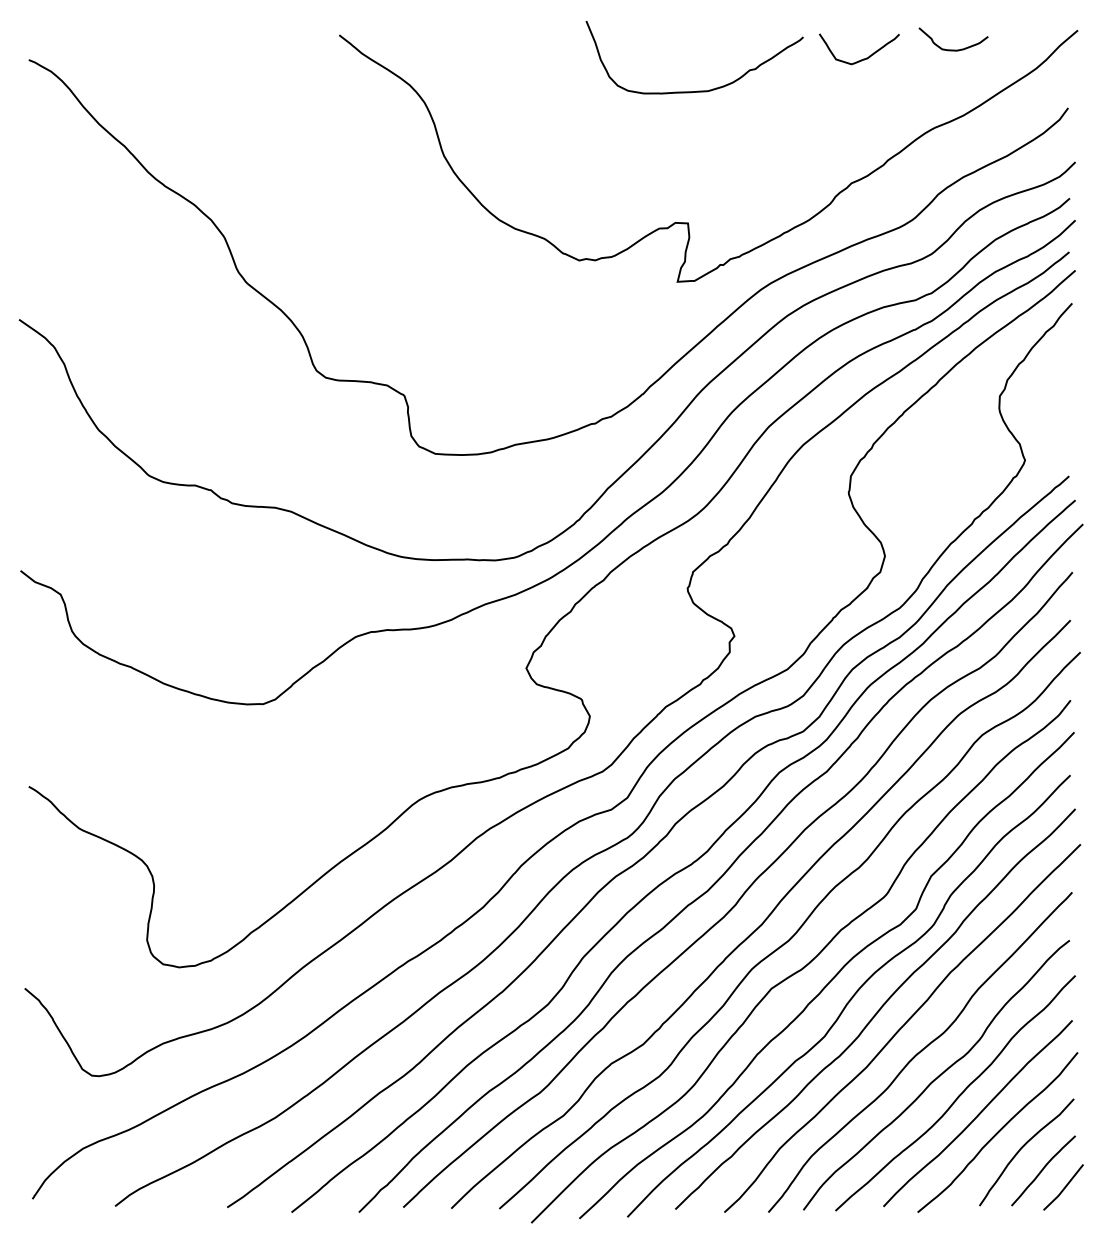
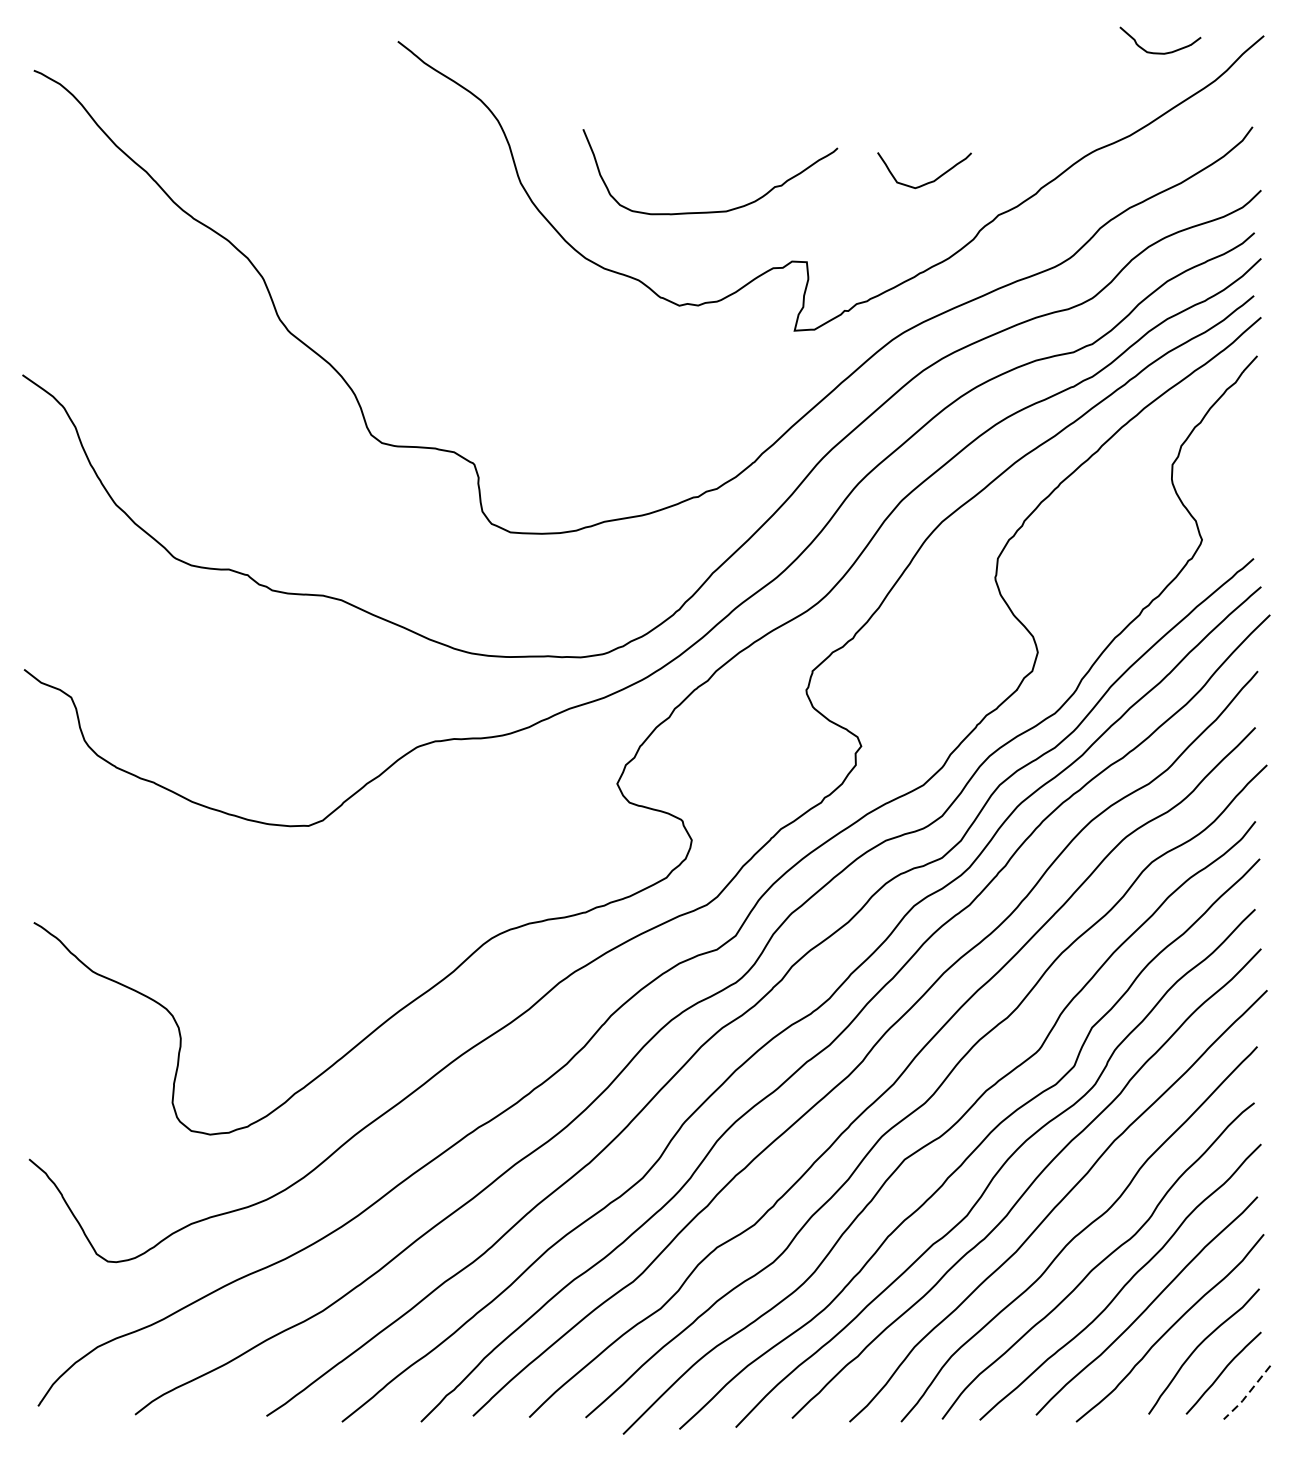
curve: (953, 49) -> (1160, 52), moved
curve: (863, 58) -> (929, 181), moved
curve: (697, 90) -> (713, 210), moved
line: (1063, 1189) -> (1247, 1395), solid -> dashed

